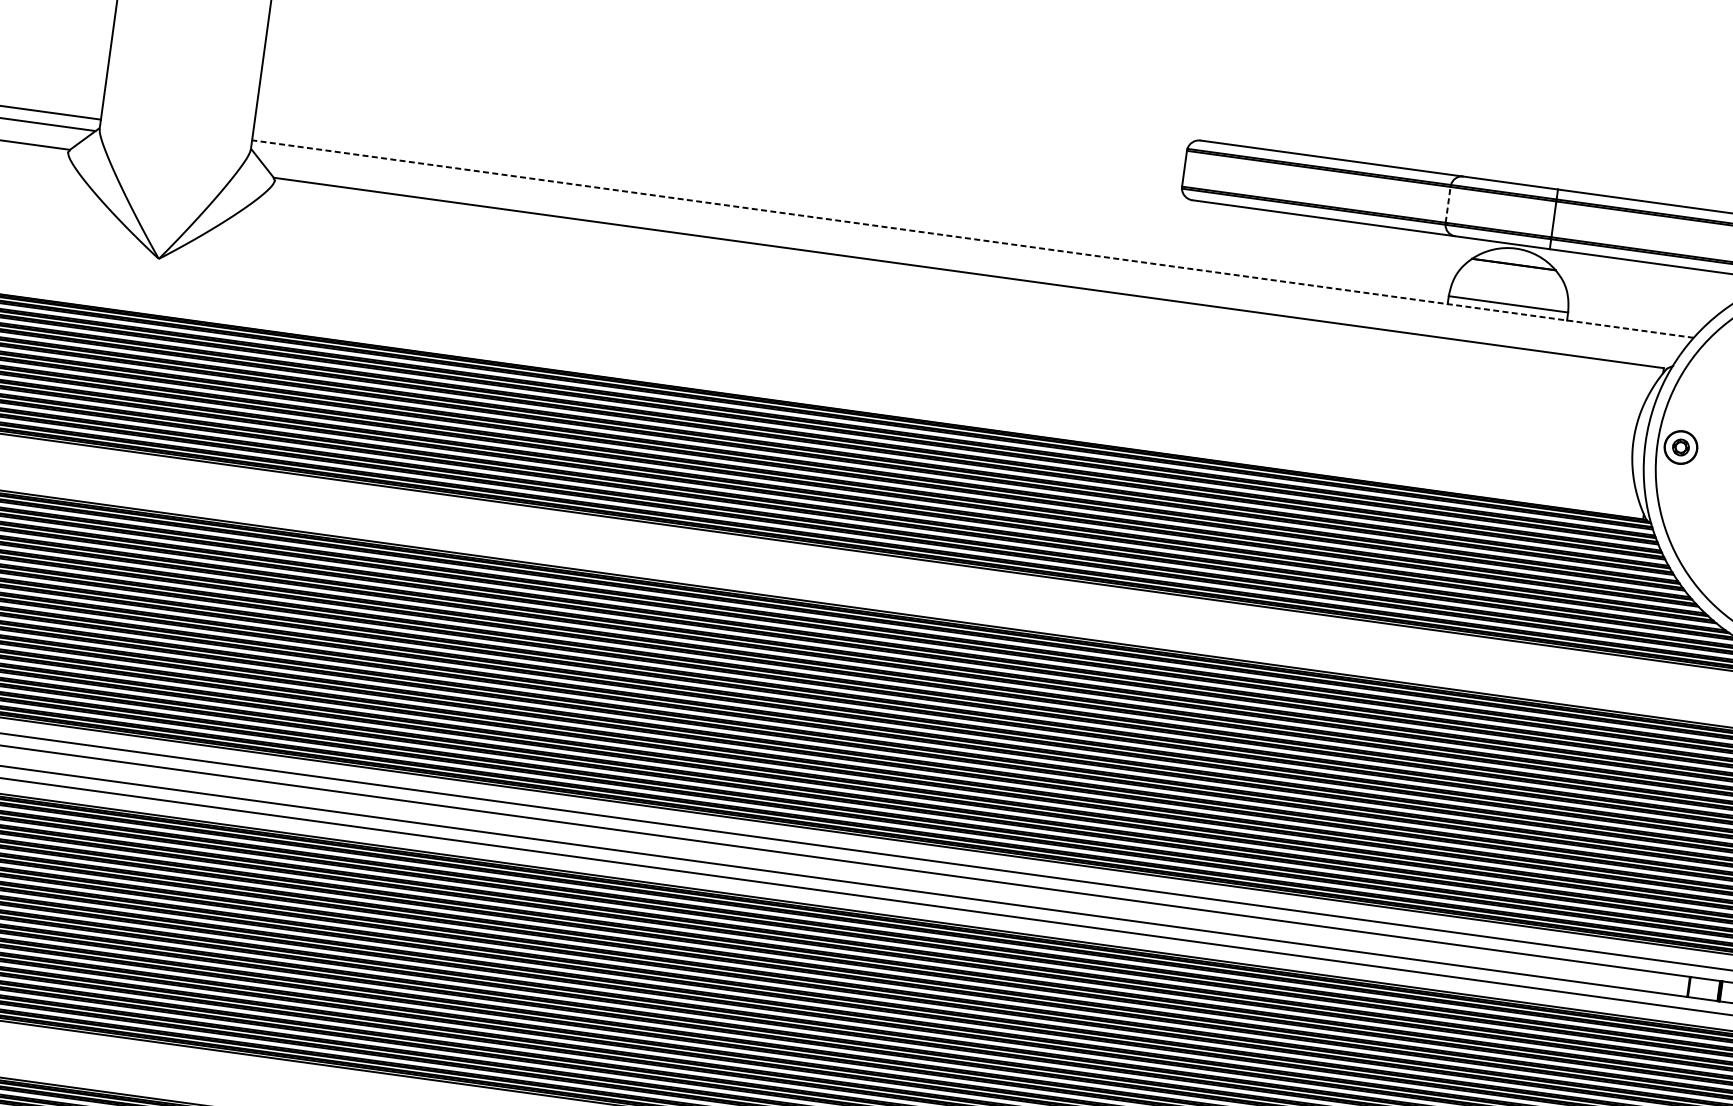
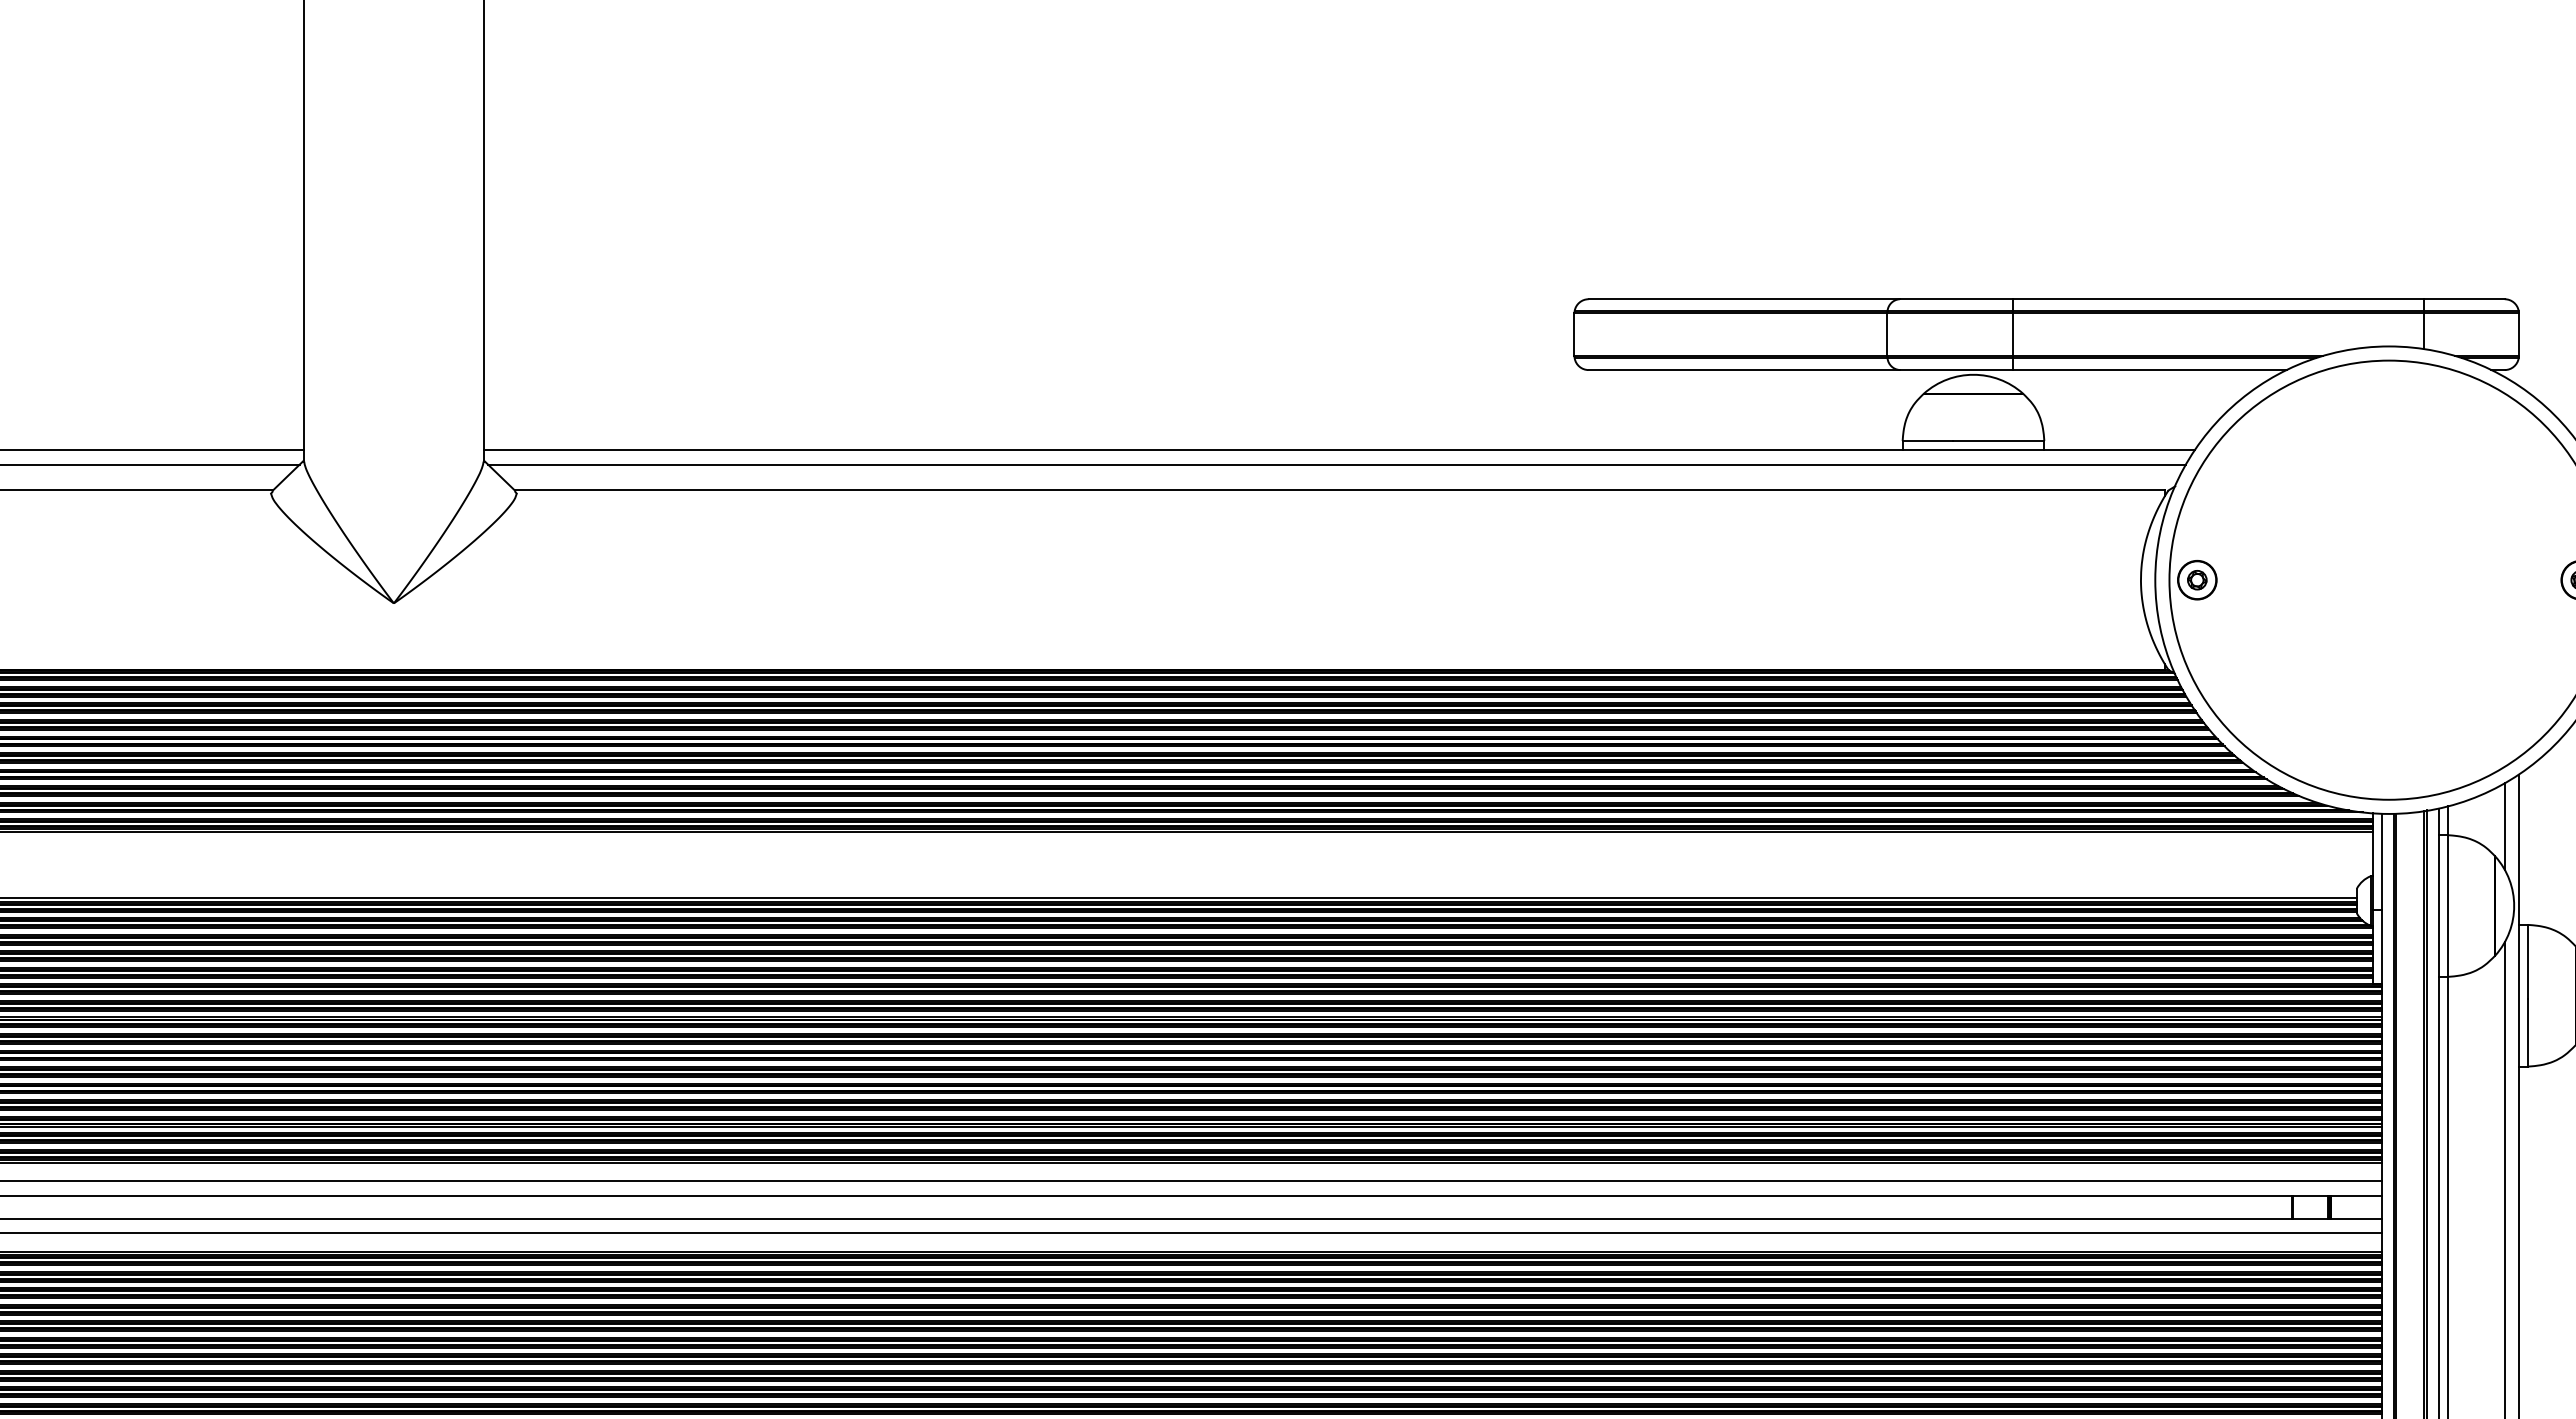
line: (1448, 204) -> (1887, 334), dashed -> solid
line: (973, 239) -> (1339, 450), dashed -> solid
line: (969, 250) -> (1336, 464), added

